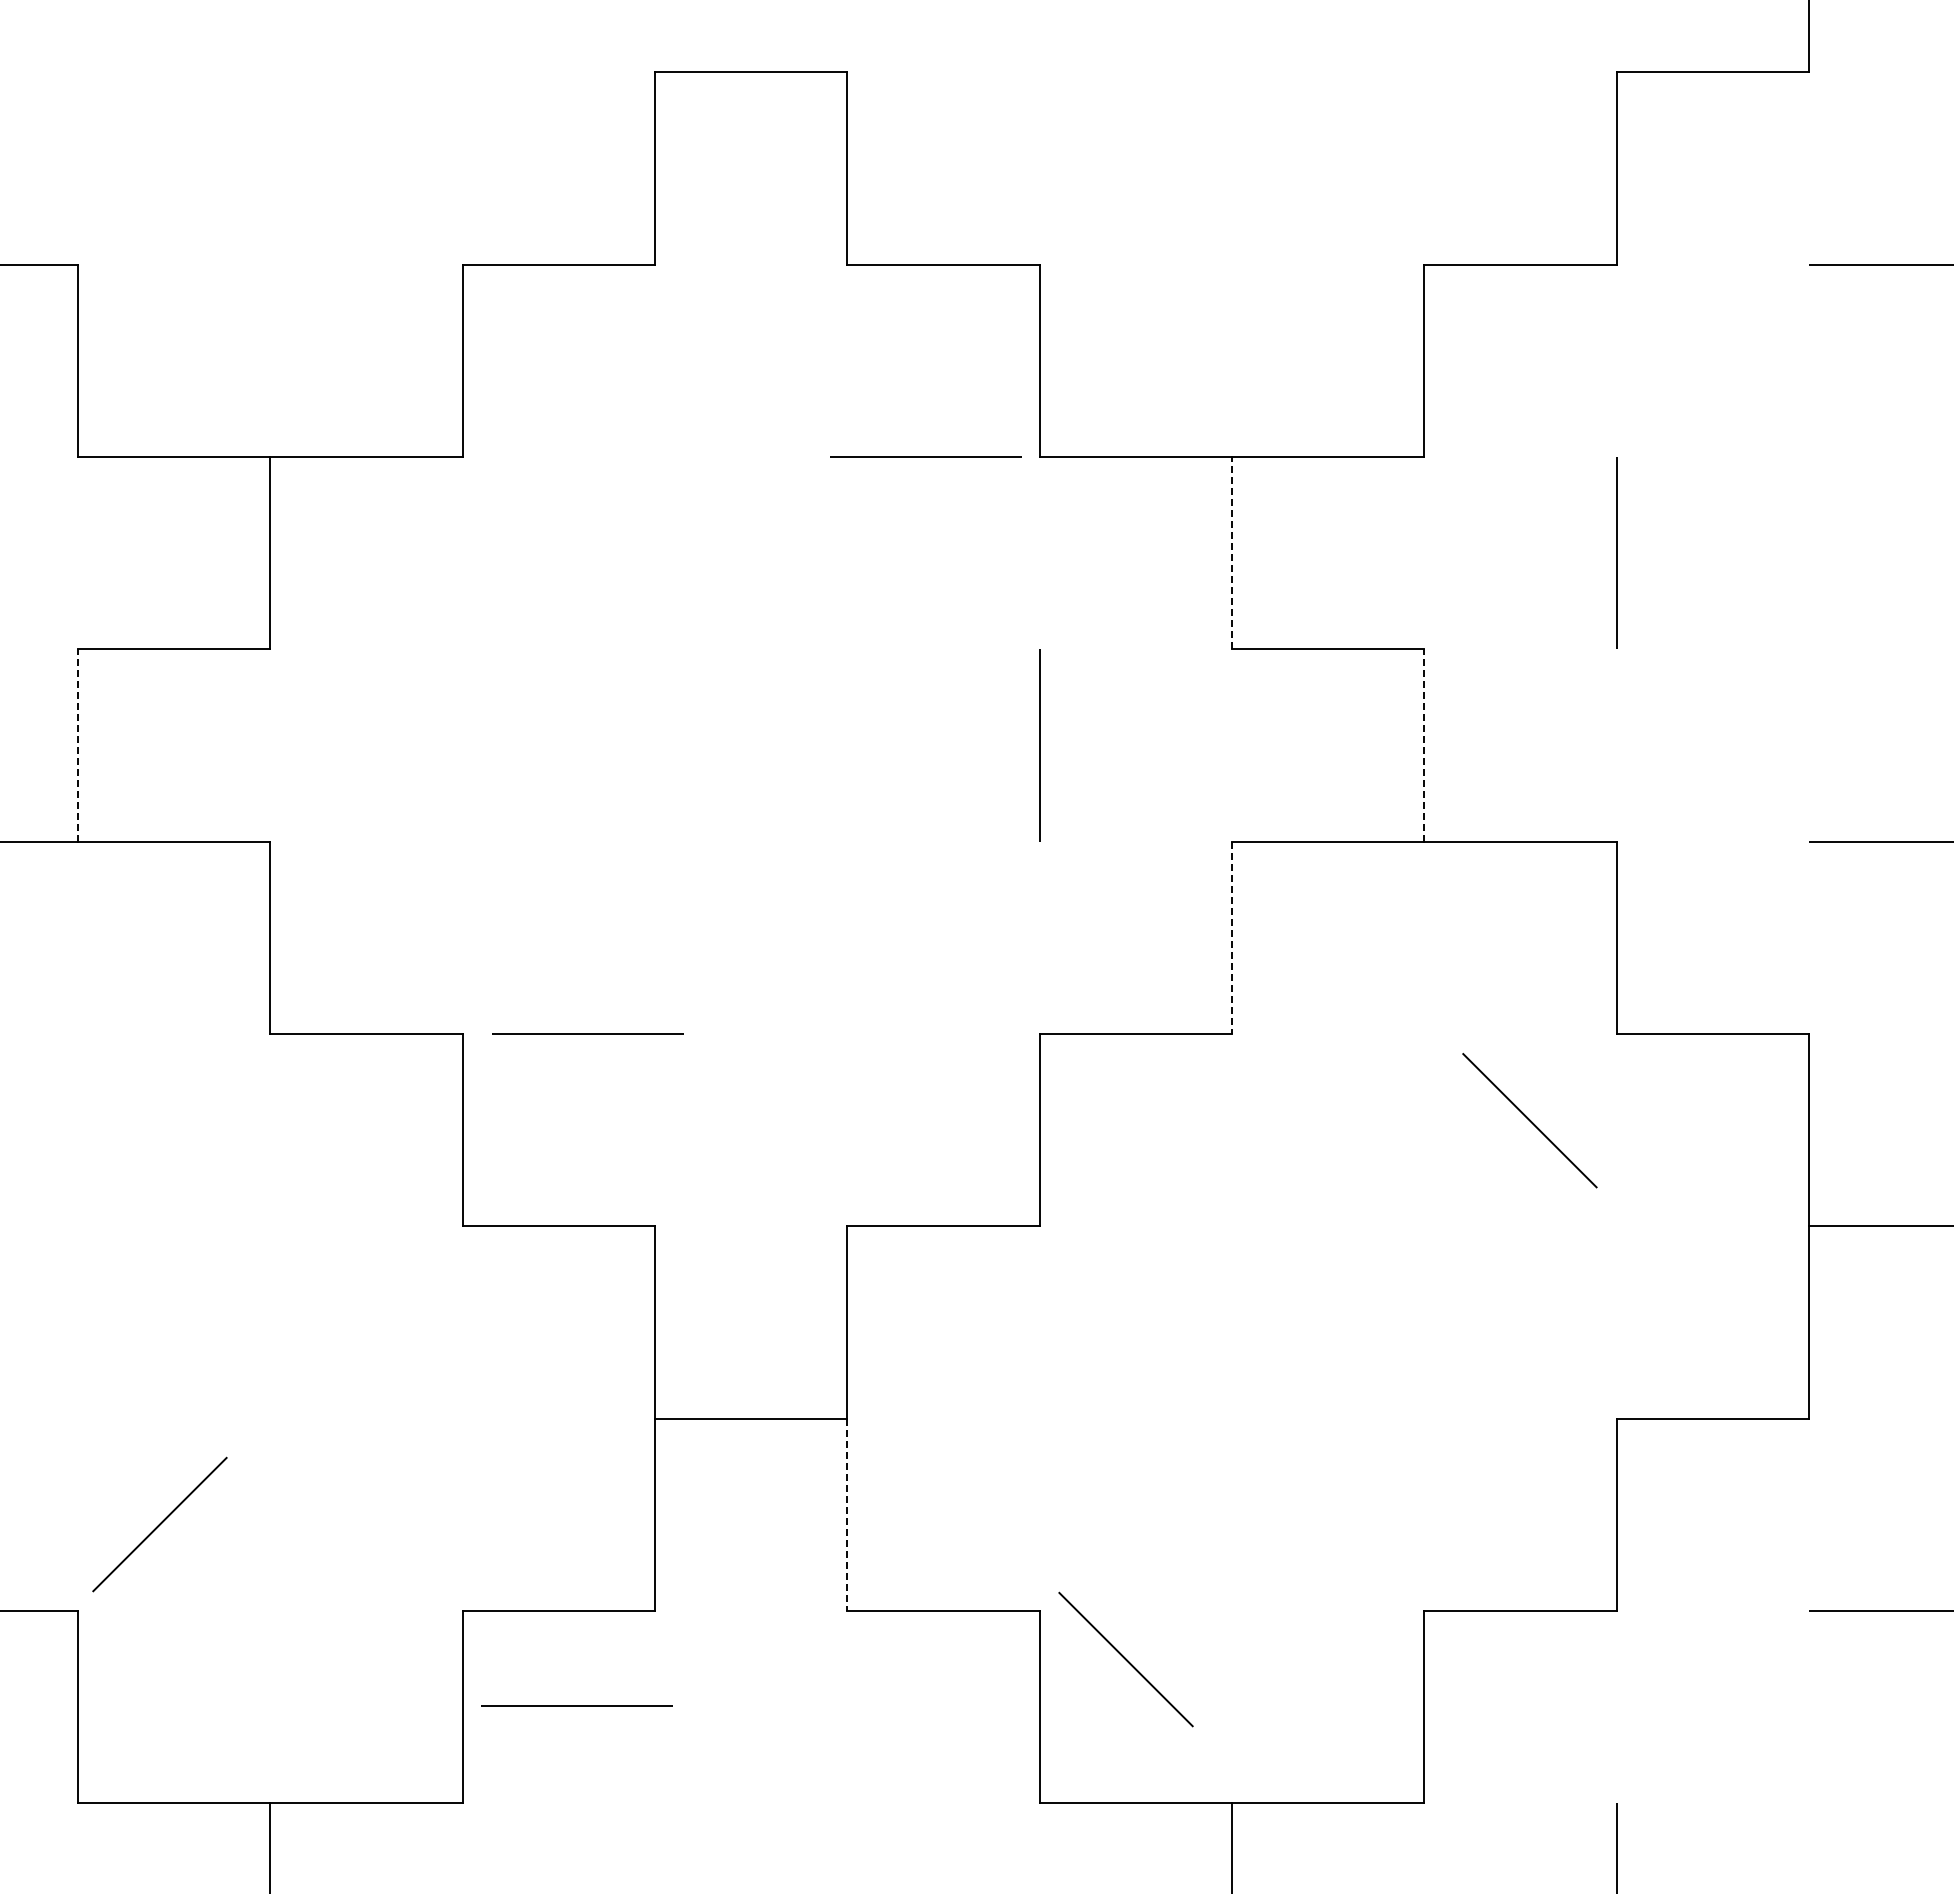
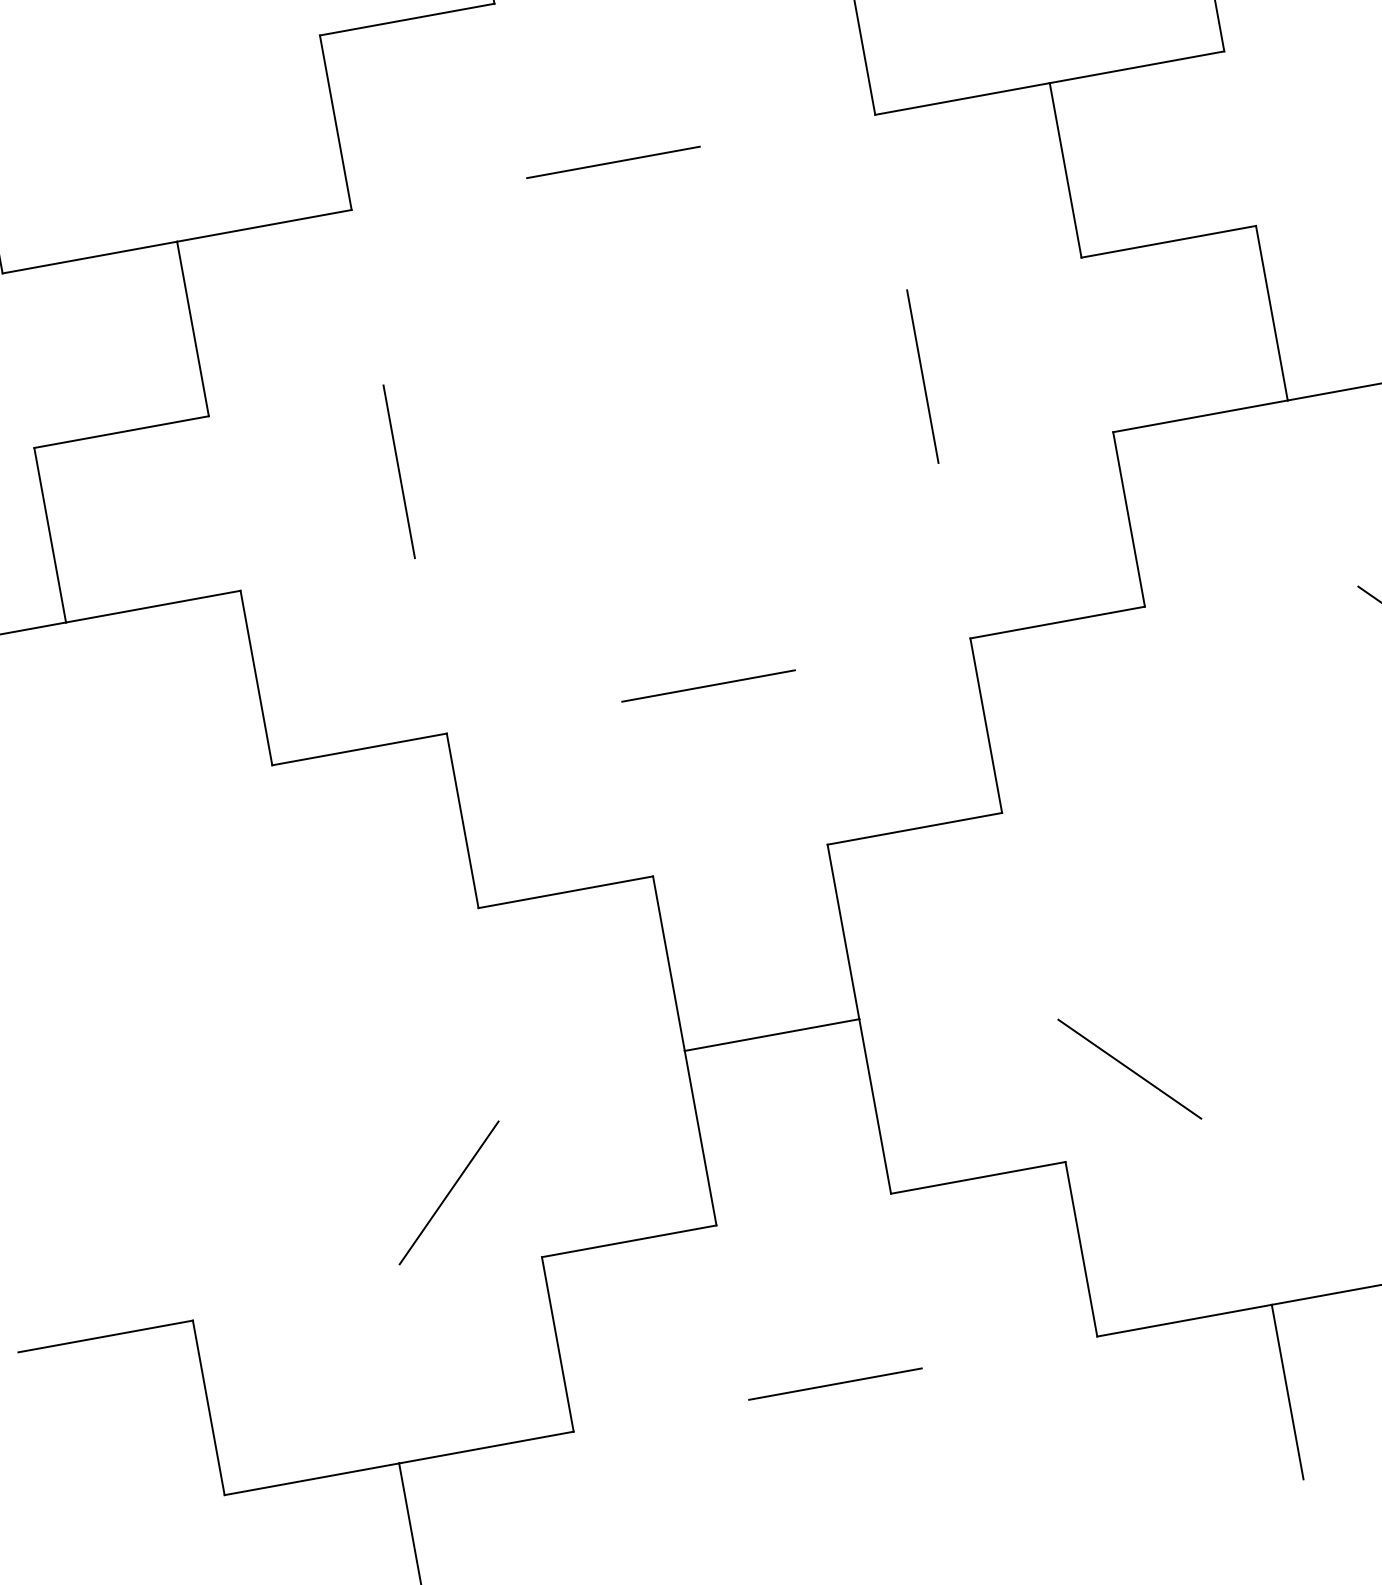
line: (925, 456) -> (612, 161), moved
line: (1231, 552) -> (1065, 169), dashed -> solid
line: (77, 745) -> (49, 535), dashed -> solid
line: (462, 745) -> (399, 471), added
line: (1424, 745) -> (1272, 313), dashed -> solid
line: (1231, 938) -> (1128, 519), dashed -> solid
line: (587, 1033) -> (708, 685), moved
line: (847, 1515) -> (875, 1106), dashed -> solid
line: (159, 1524) -> (448, 1192), moved
line: (1125, 1659) -> (1129, 1069), moved
line: (576, 1705) -> (834, 1383), moved

